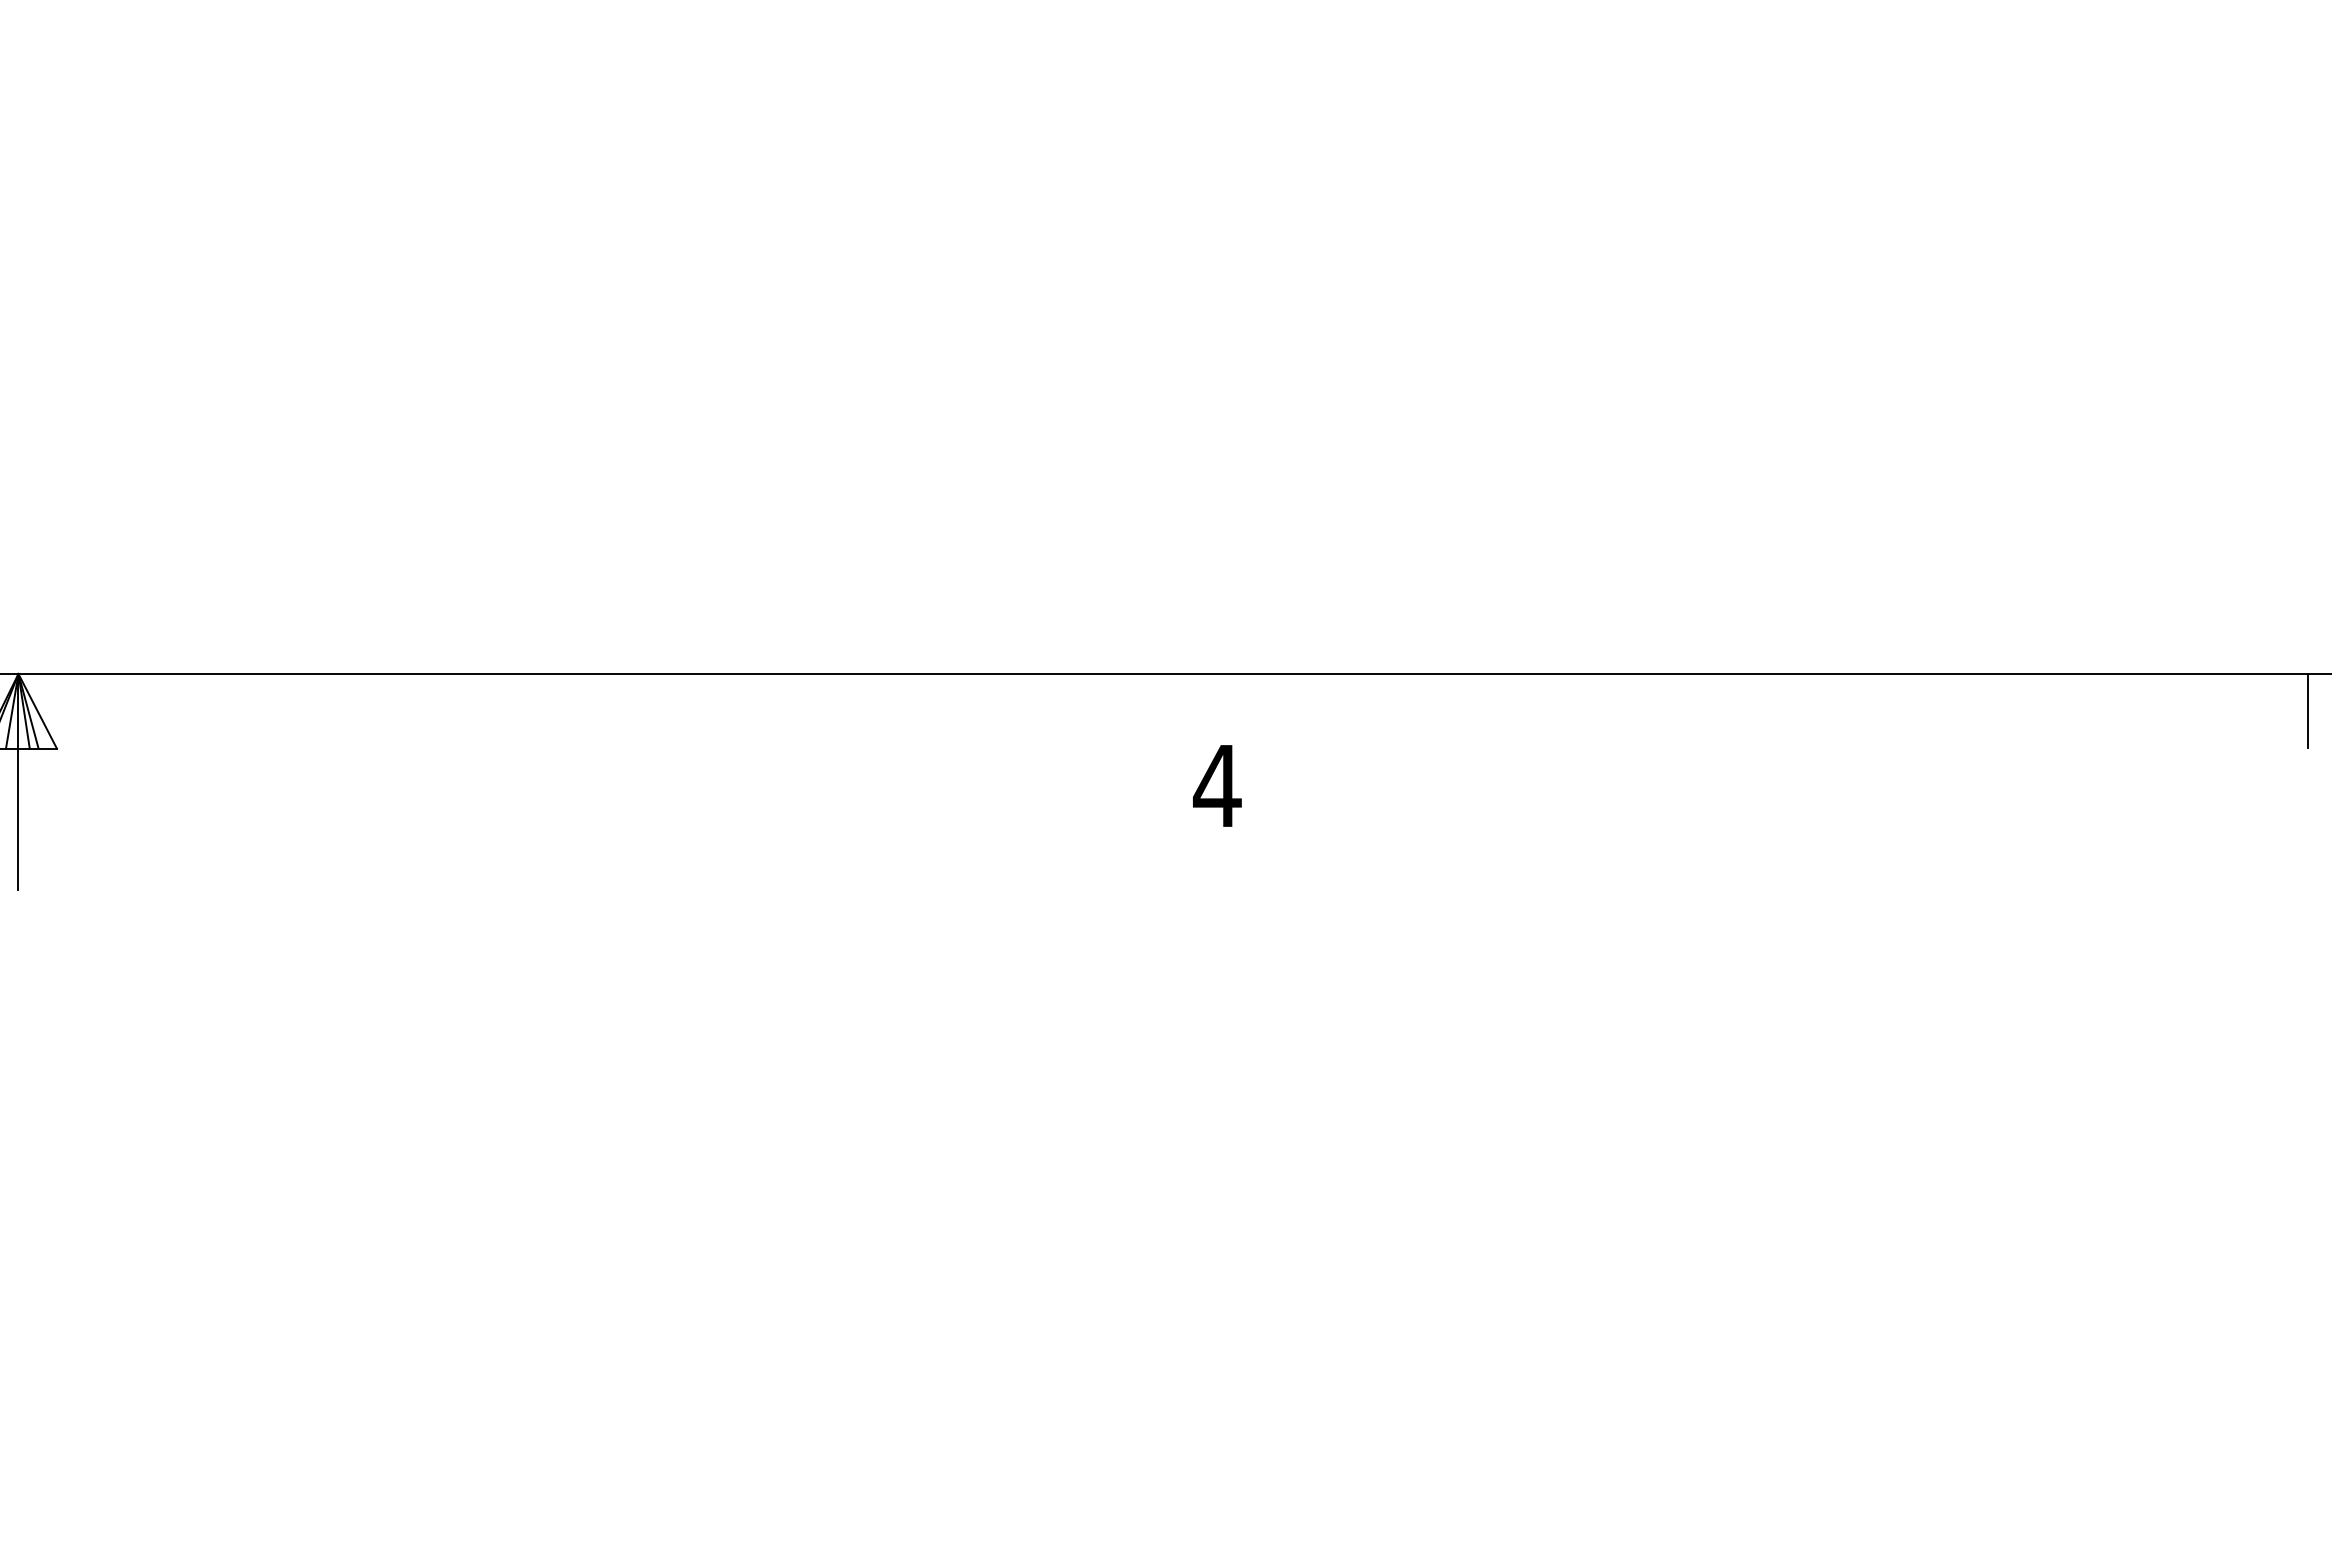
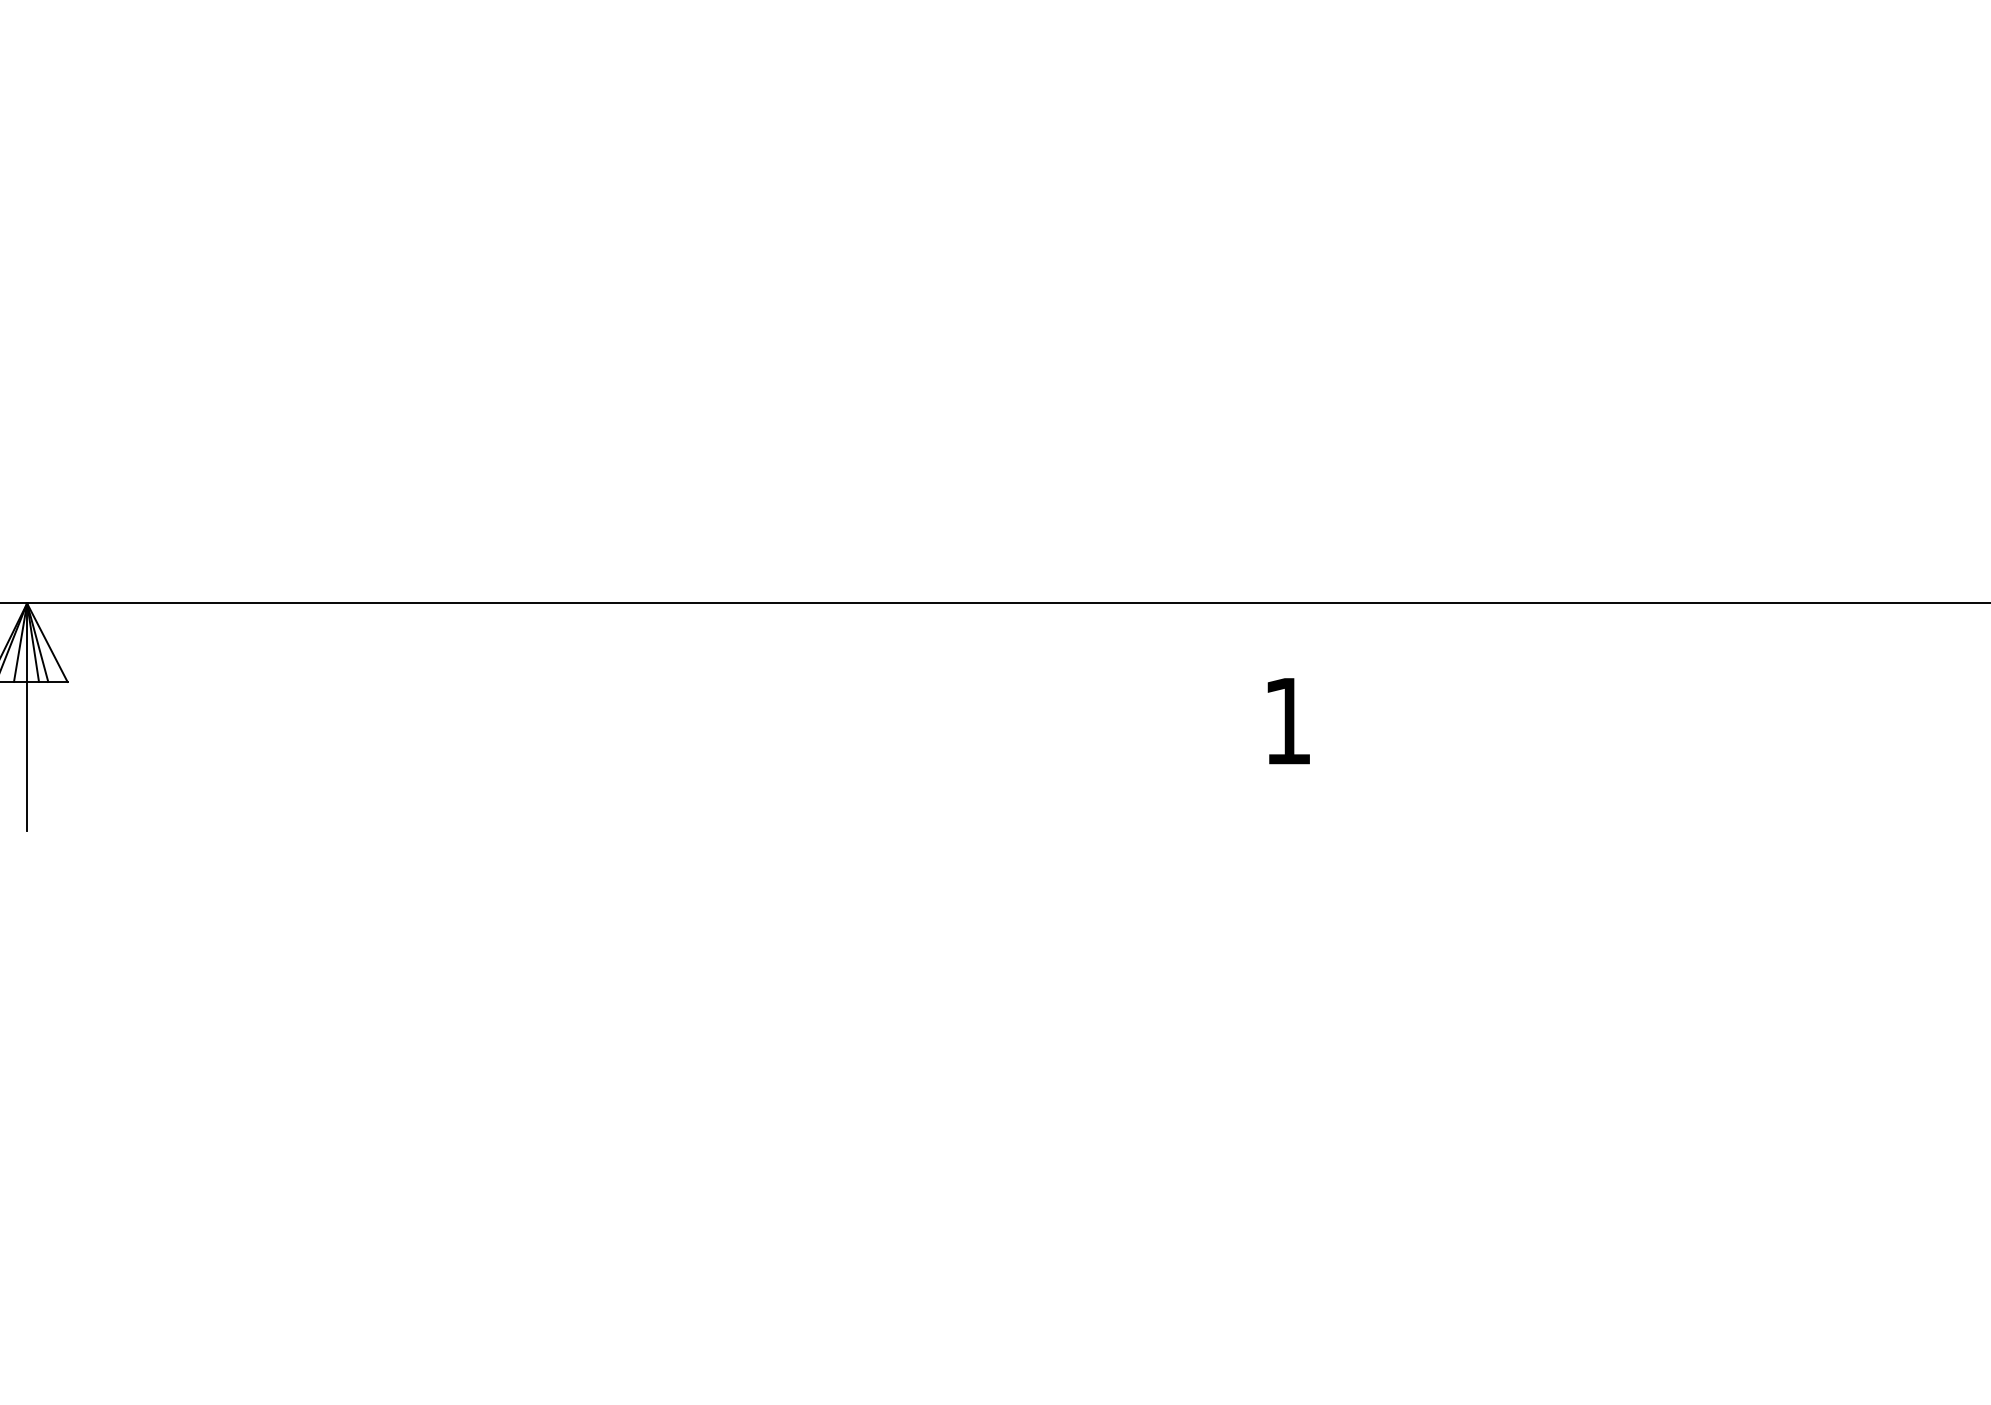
text: (1217, 785) -> (1287, 720), 4 -> 1

